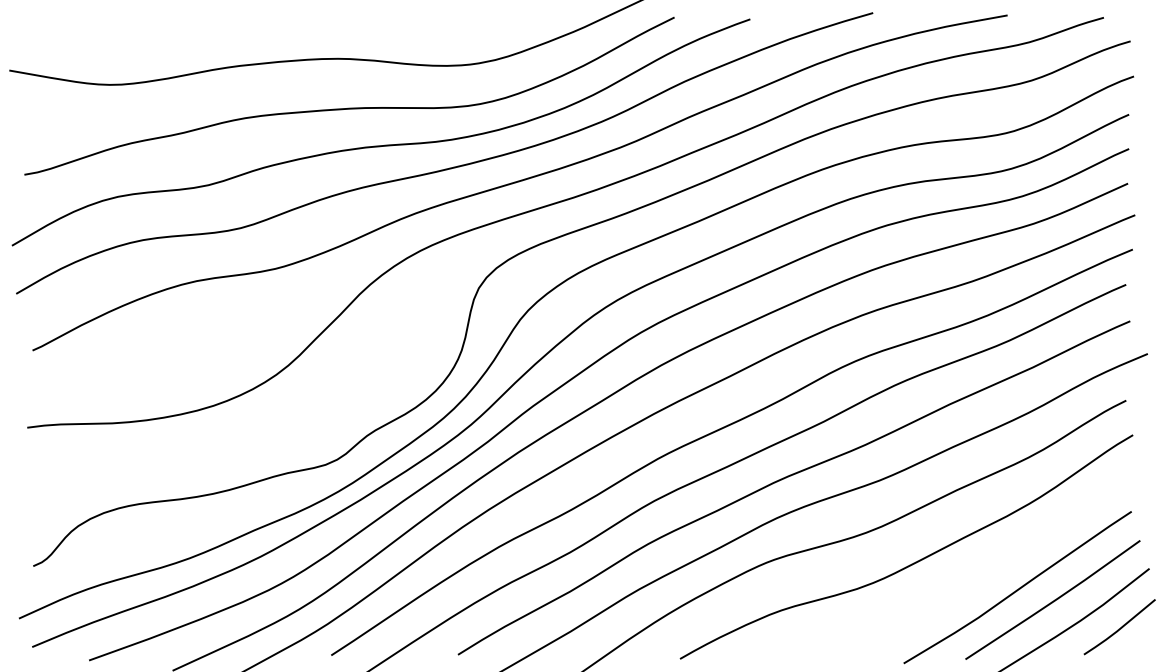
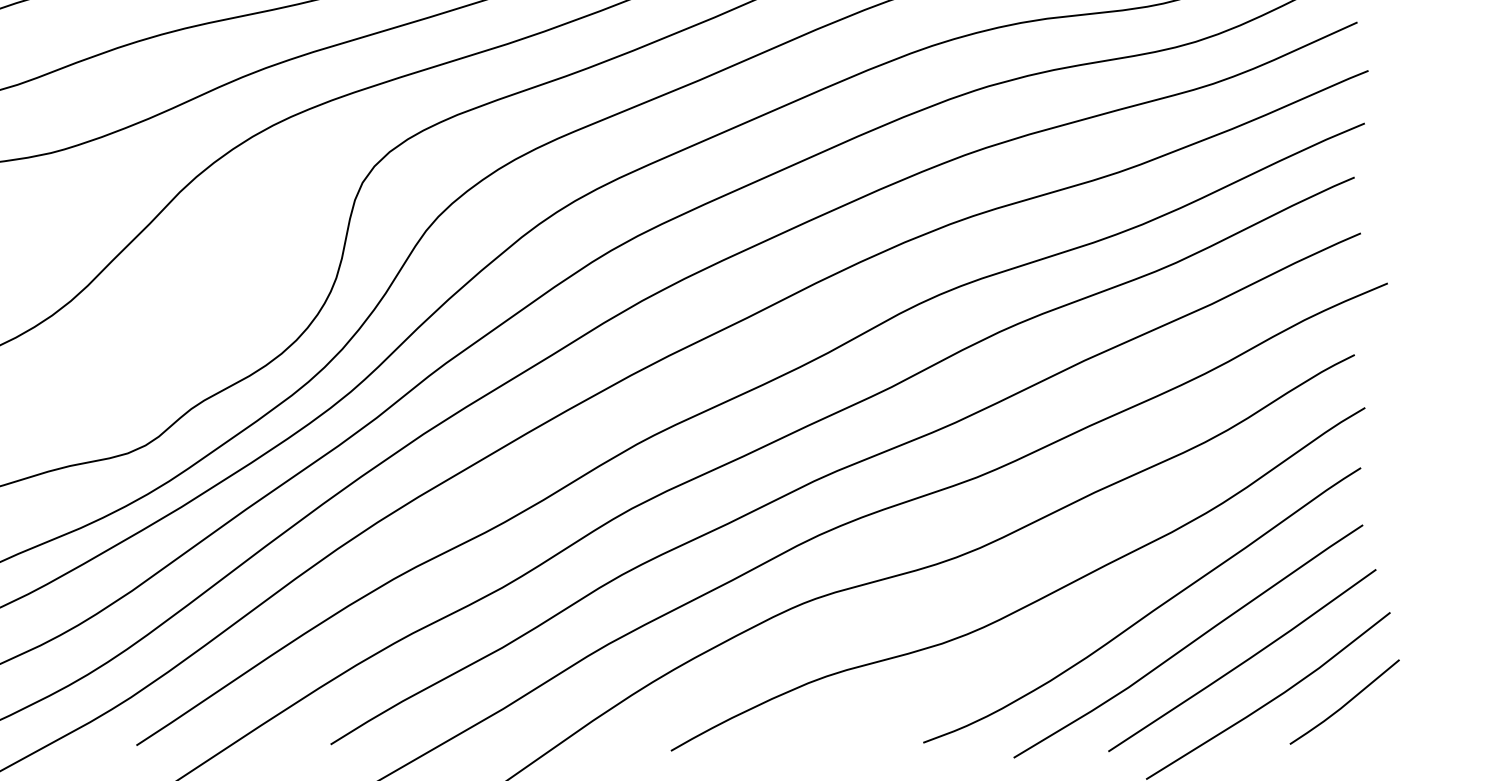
curve: (991, 568) -> (1148, 612), added

